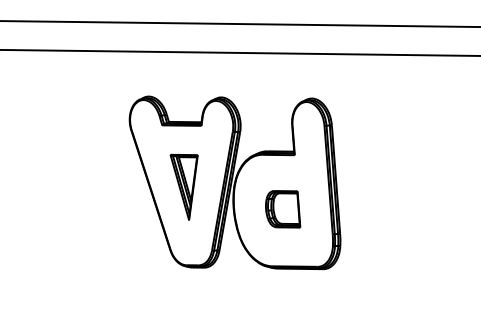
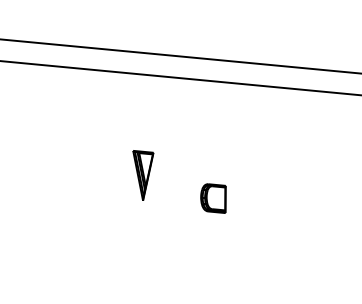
part: (236, 182) -> (180, 175), removed

